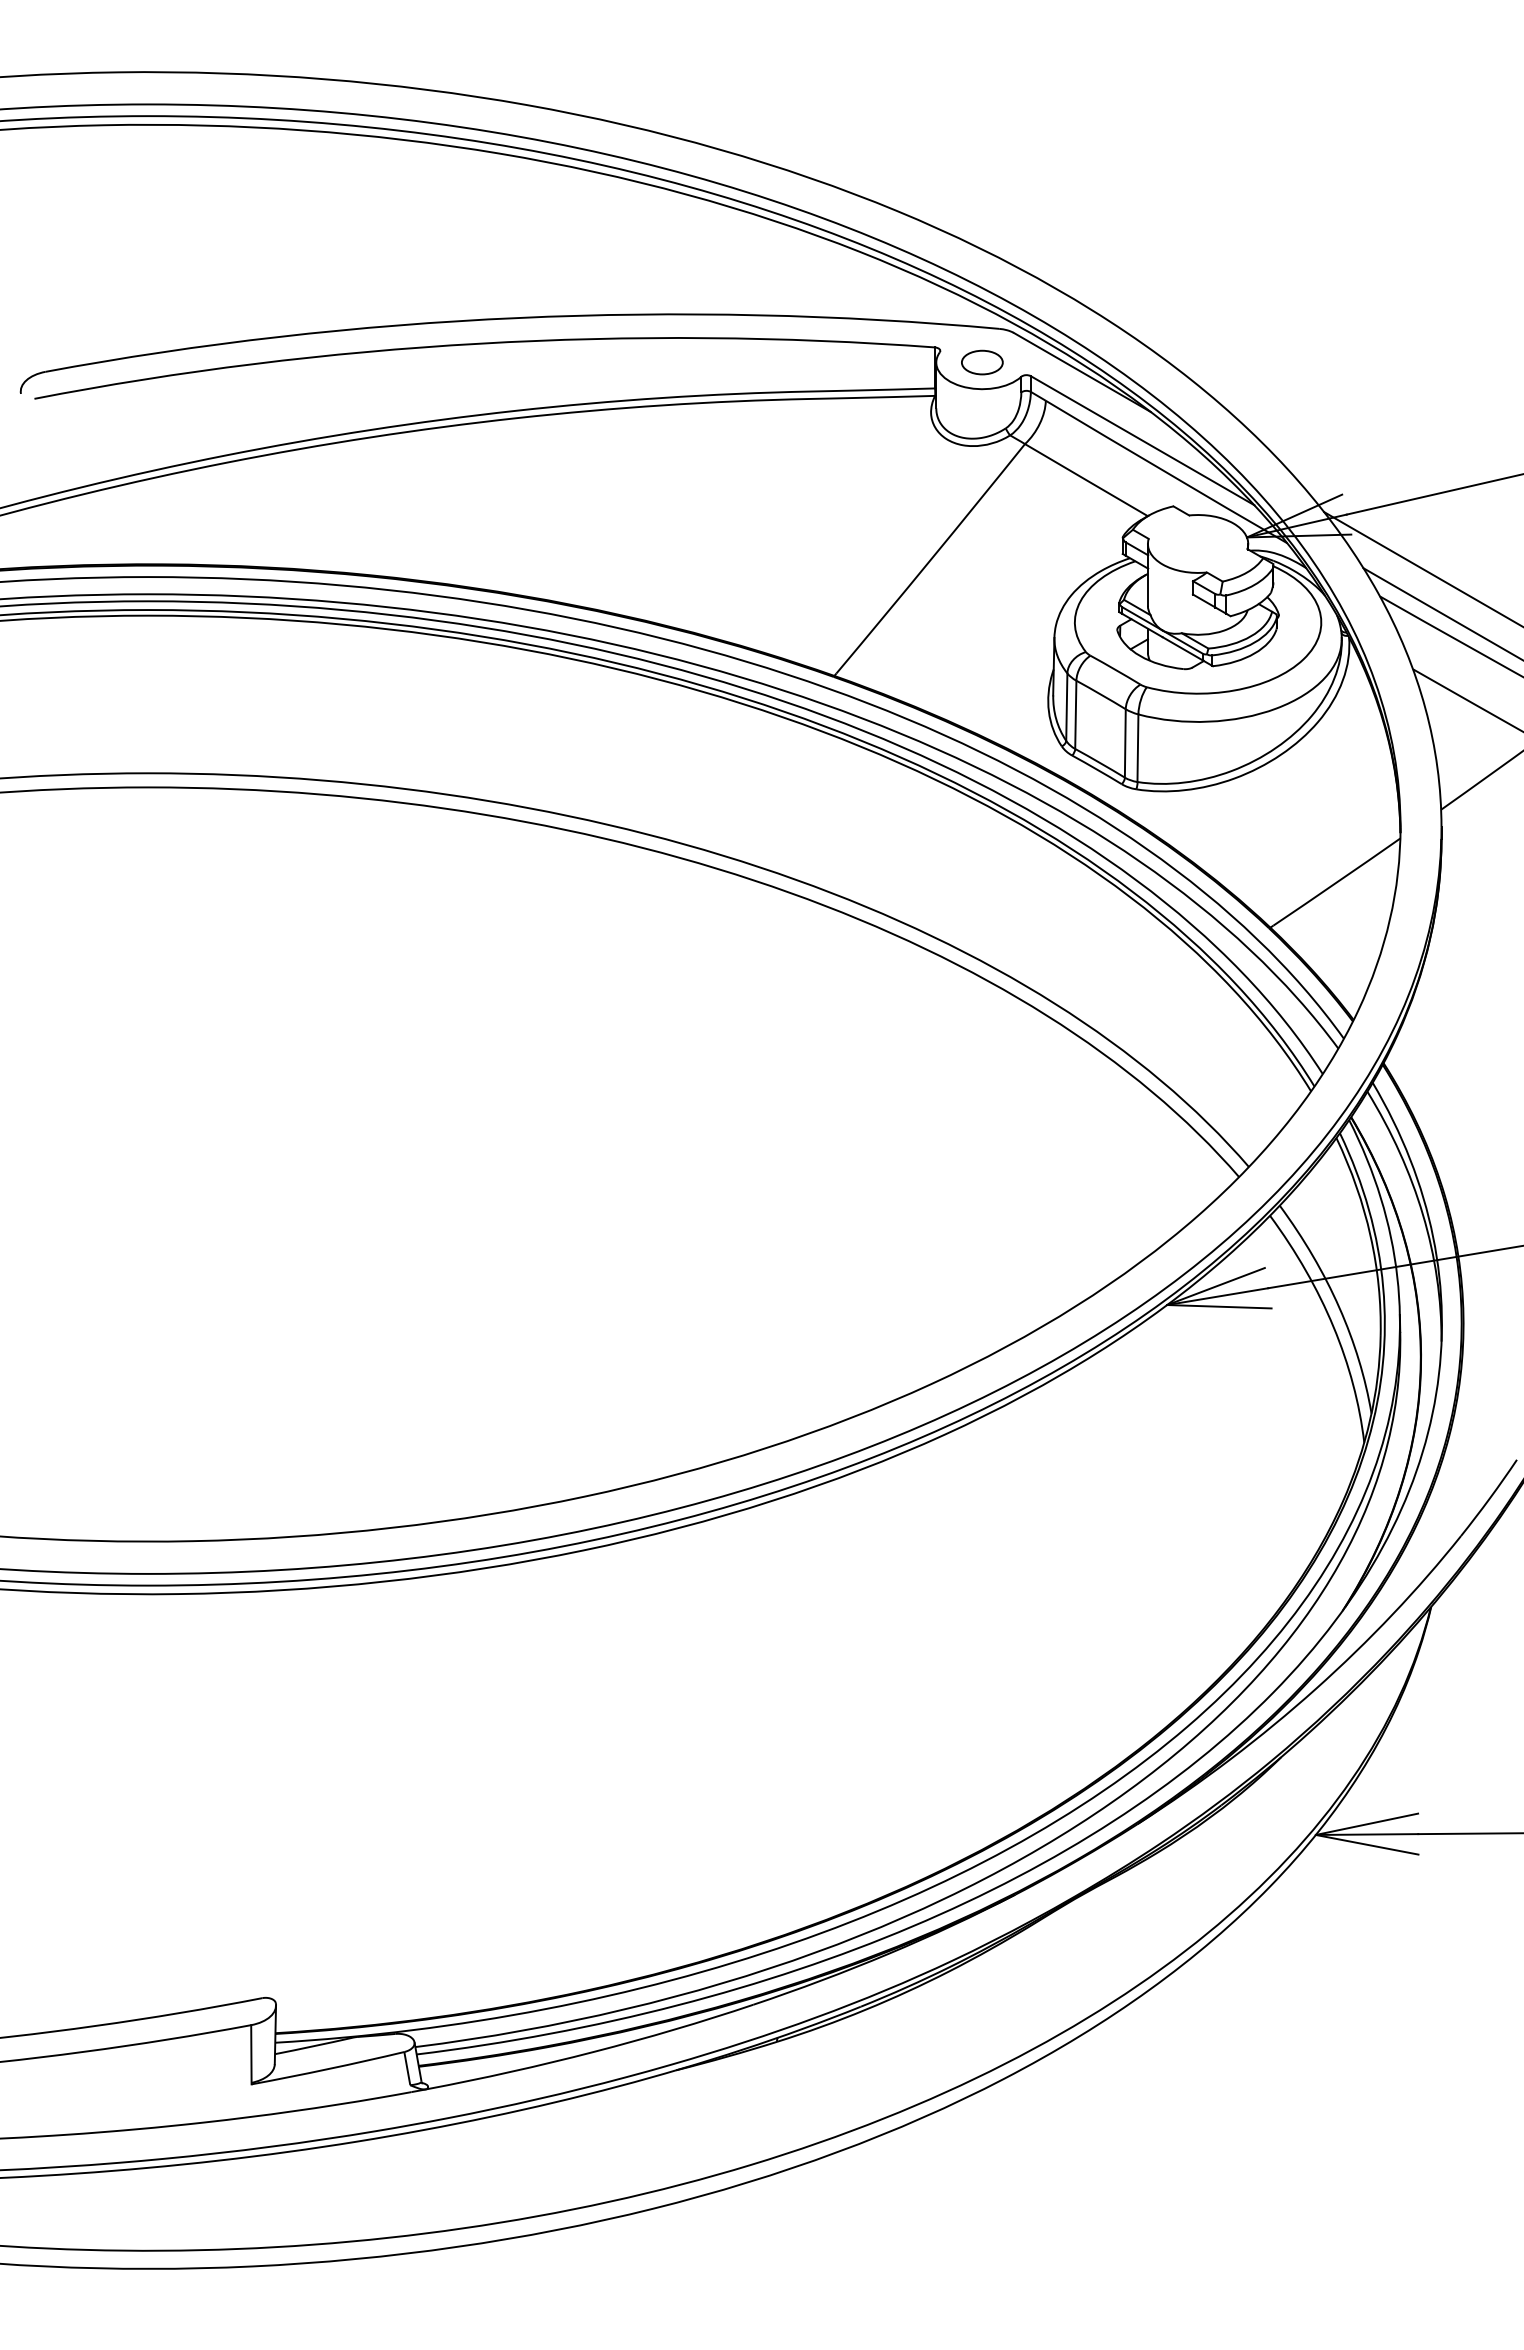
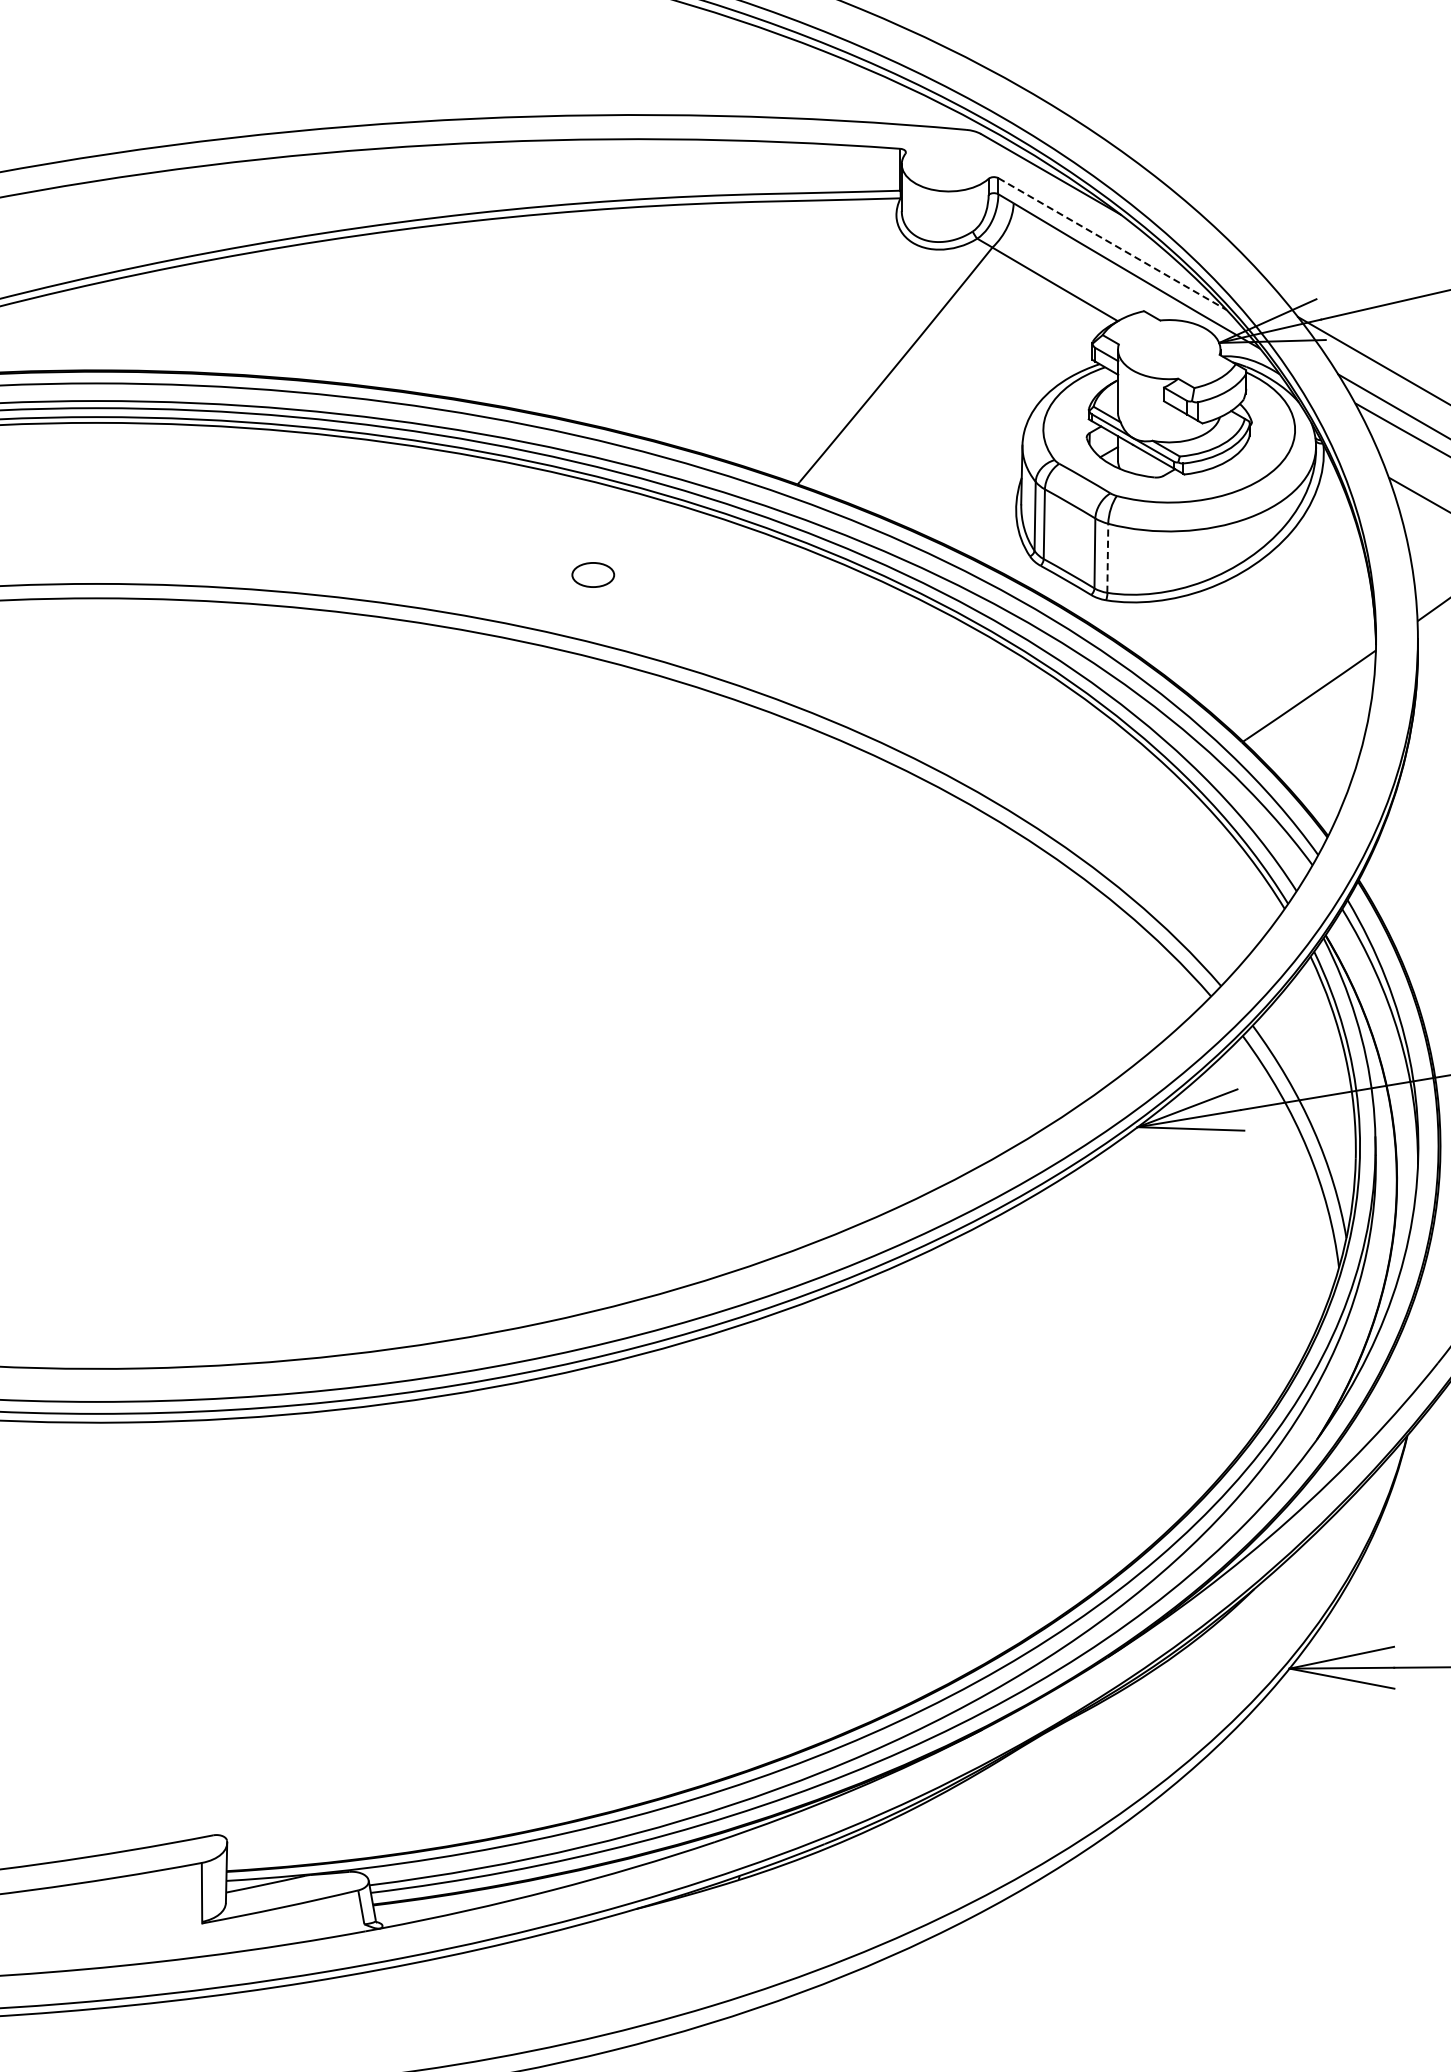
part: (982, 362) -> (593, 574), moved
line: (1143, 440) -> (1113, 243), solid -> dashed
line: (1137, 748) -> (1107, 558), solid -> dashed

